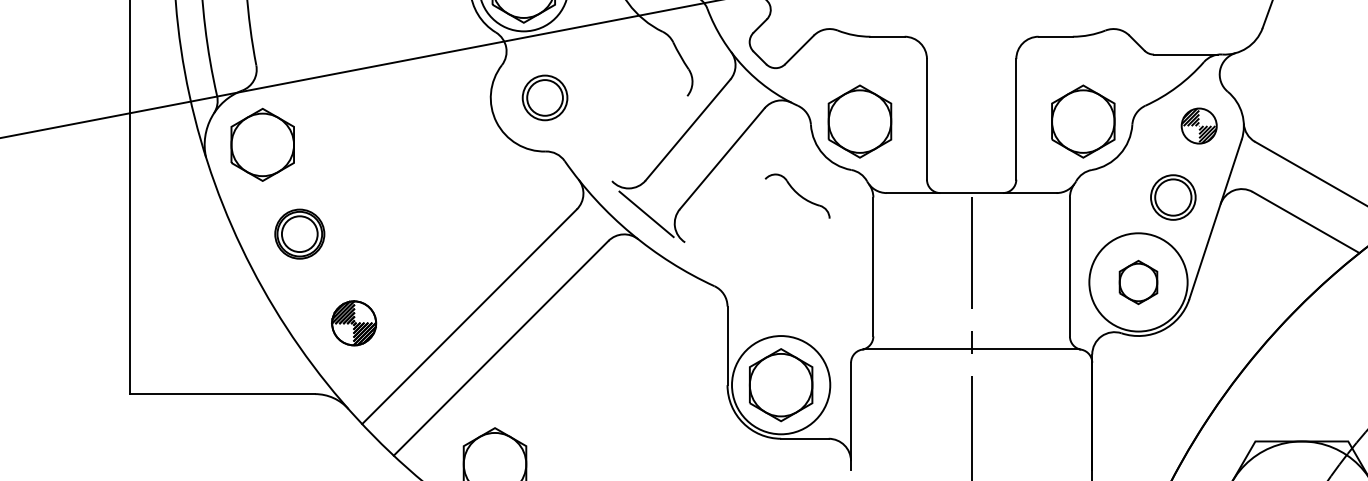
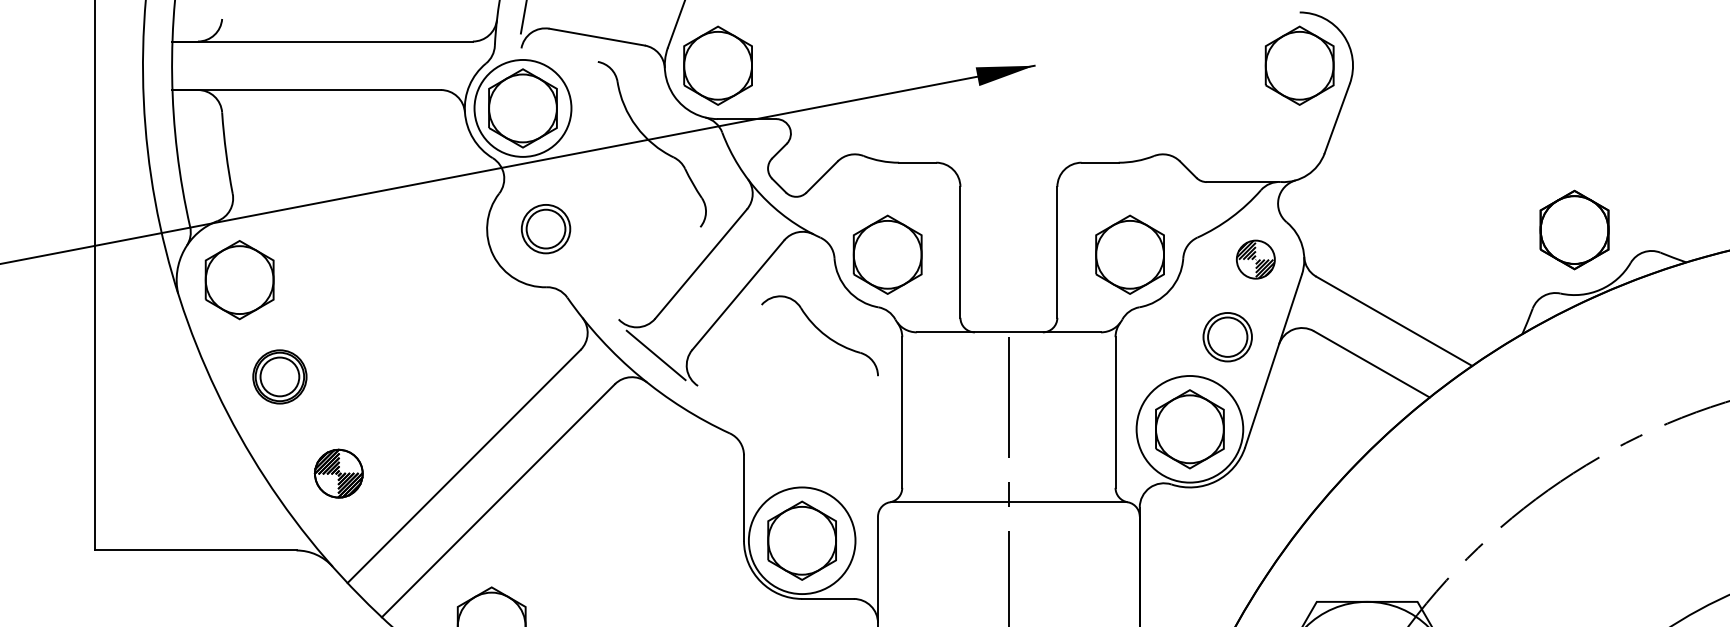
part: (797, 195) -> (819, 335), size x1.67
part: (1138, 282) -> (1189, 429), size x1.67

